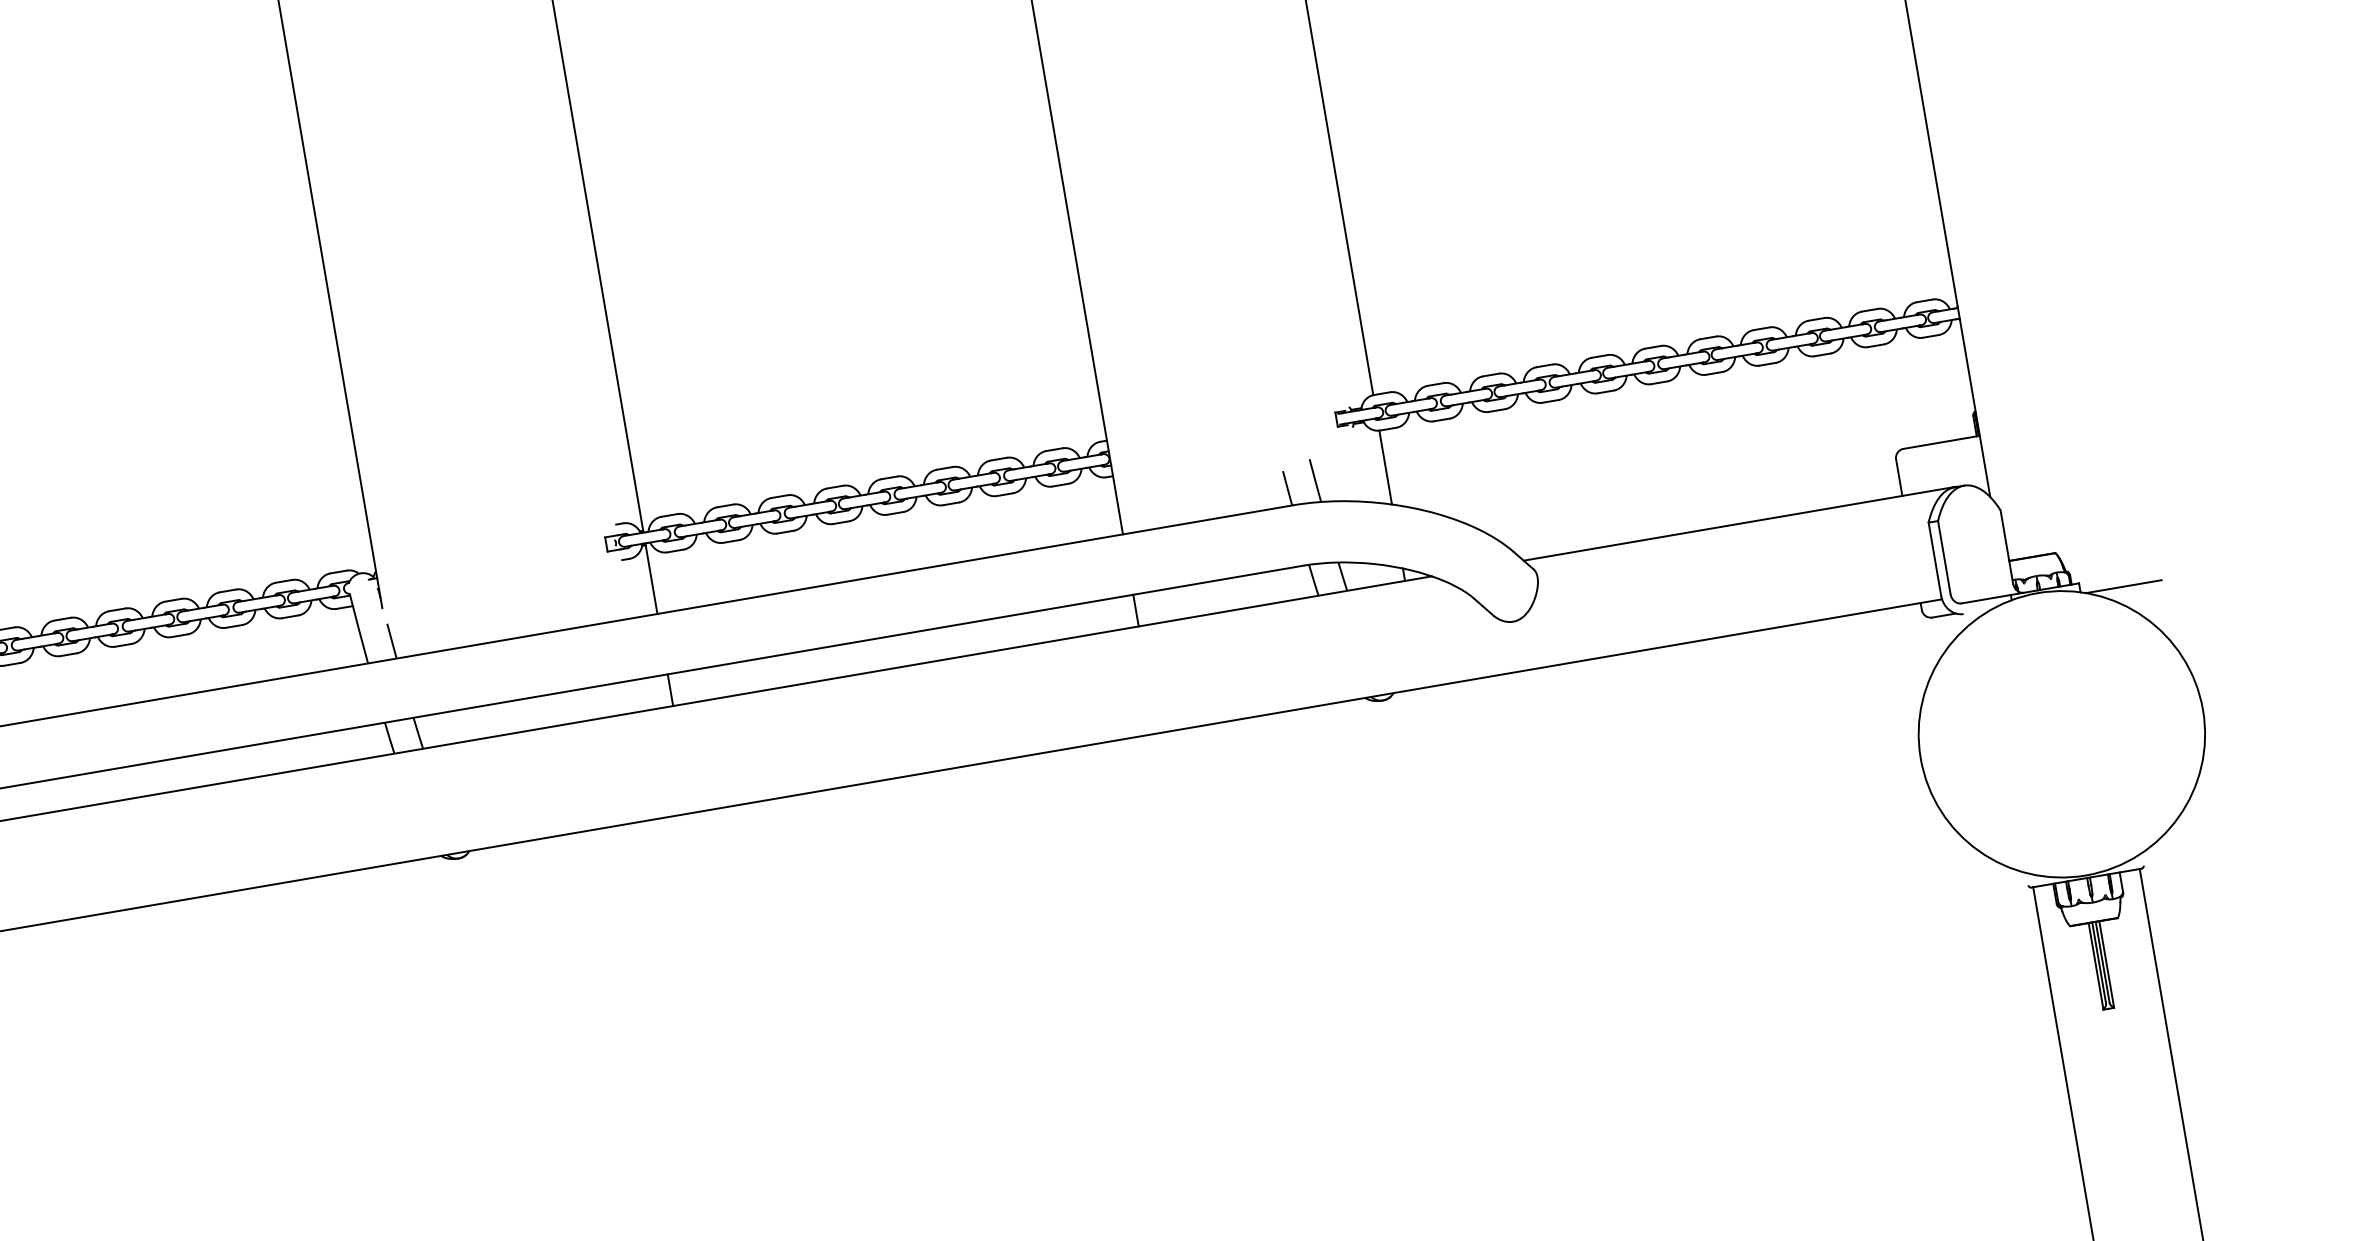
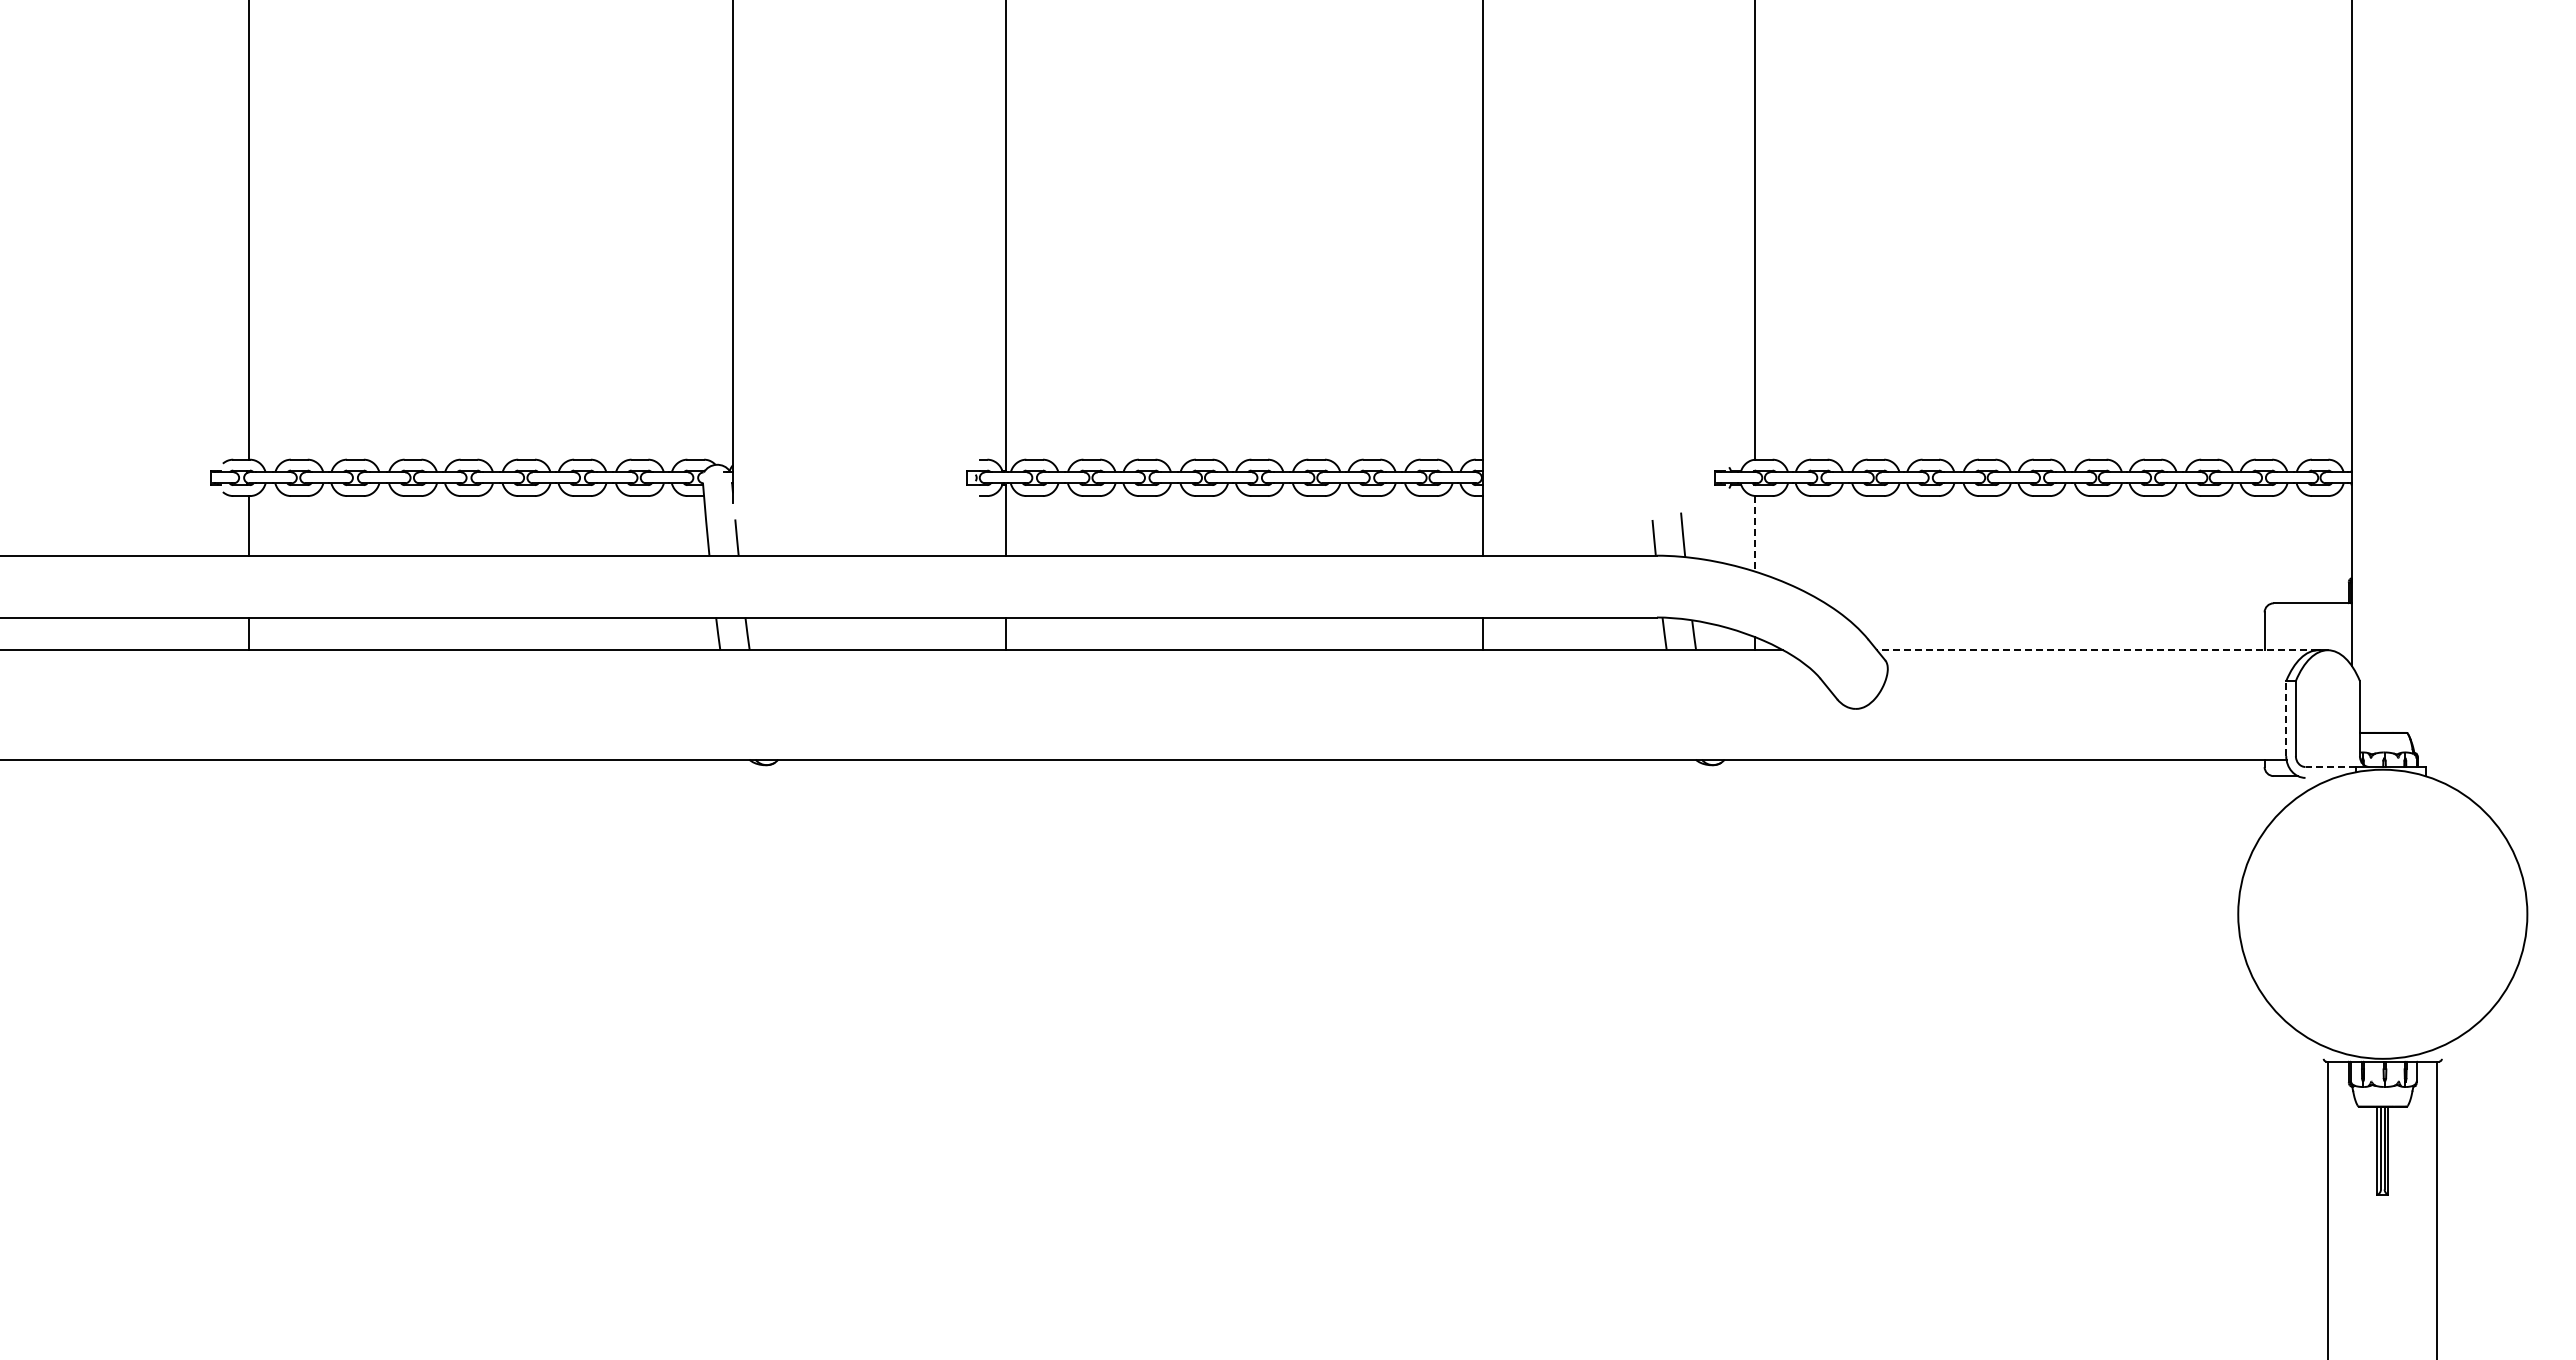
line: (1385, 467) -> (1755, 533), solid -> dashed
line: (1739, 523) -> (2097, 649), solid -> dashed
line: (1935, 559) -> (2286, 718), solid -> dashed
line: (2123, 586) -> (2469, 777), removed
line: (1986, 599) -> (2330, 767), solid -> dashed

